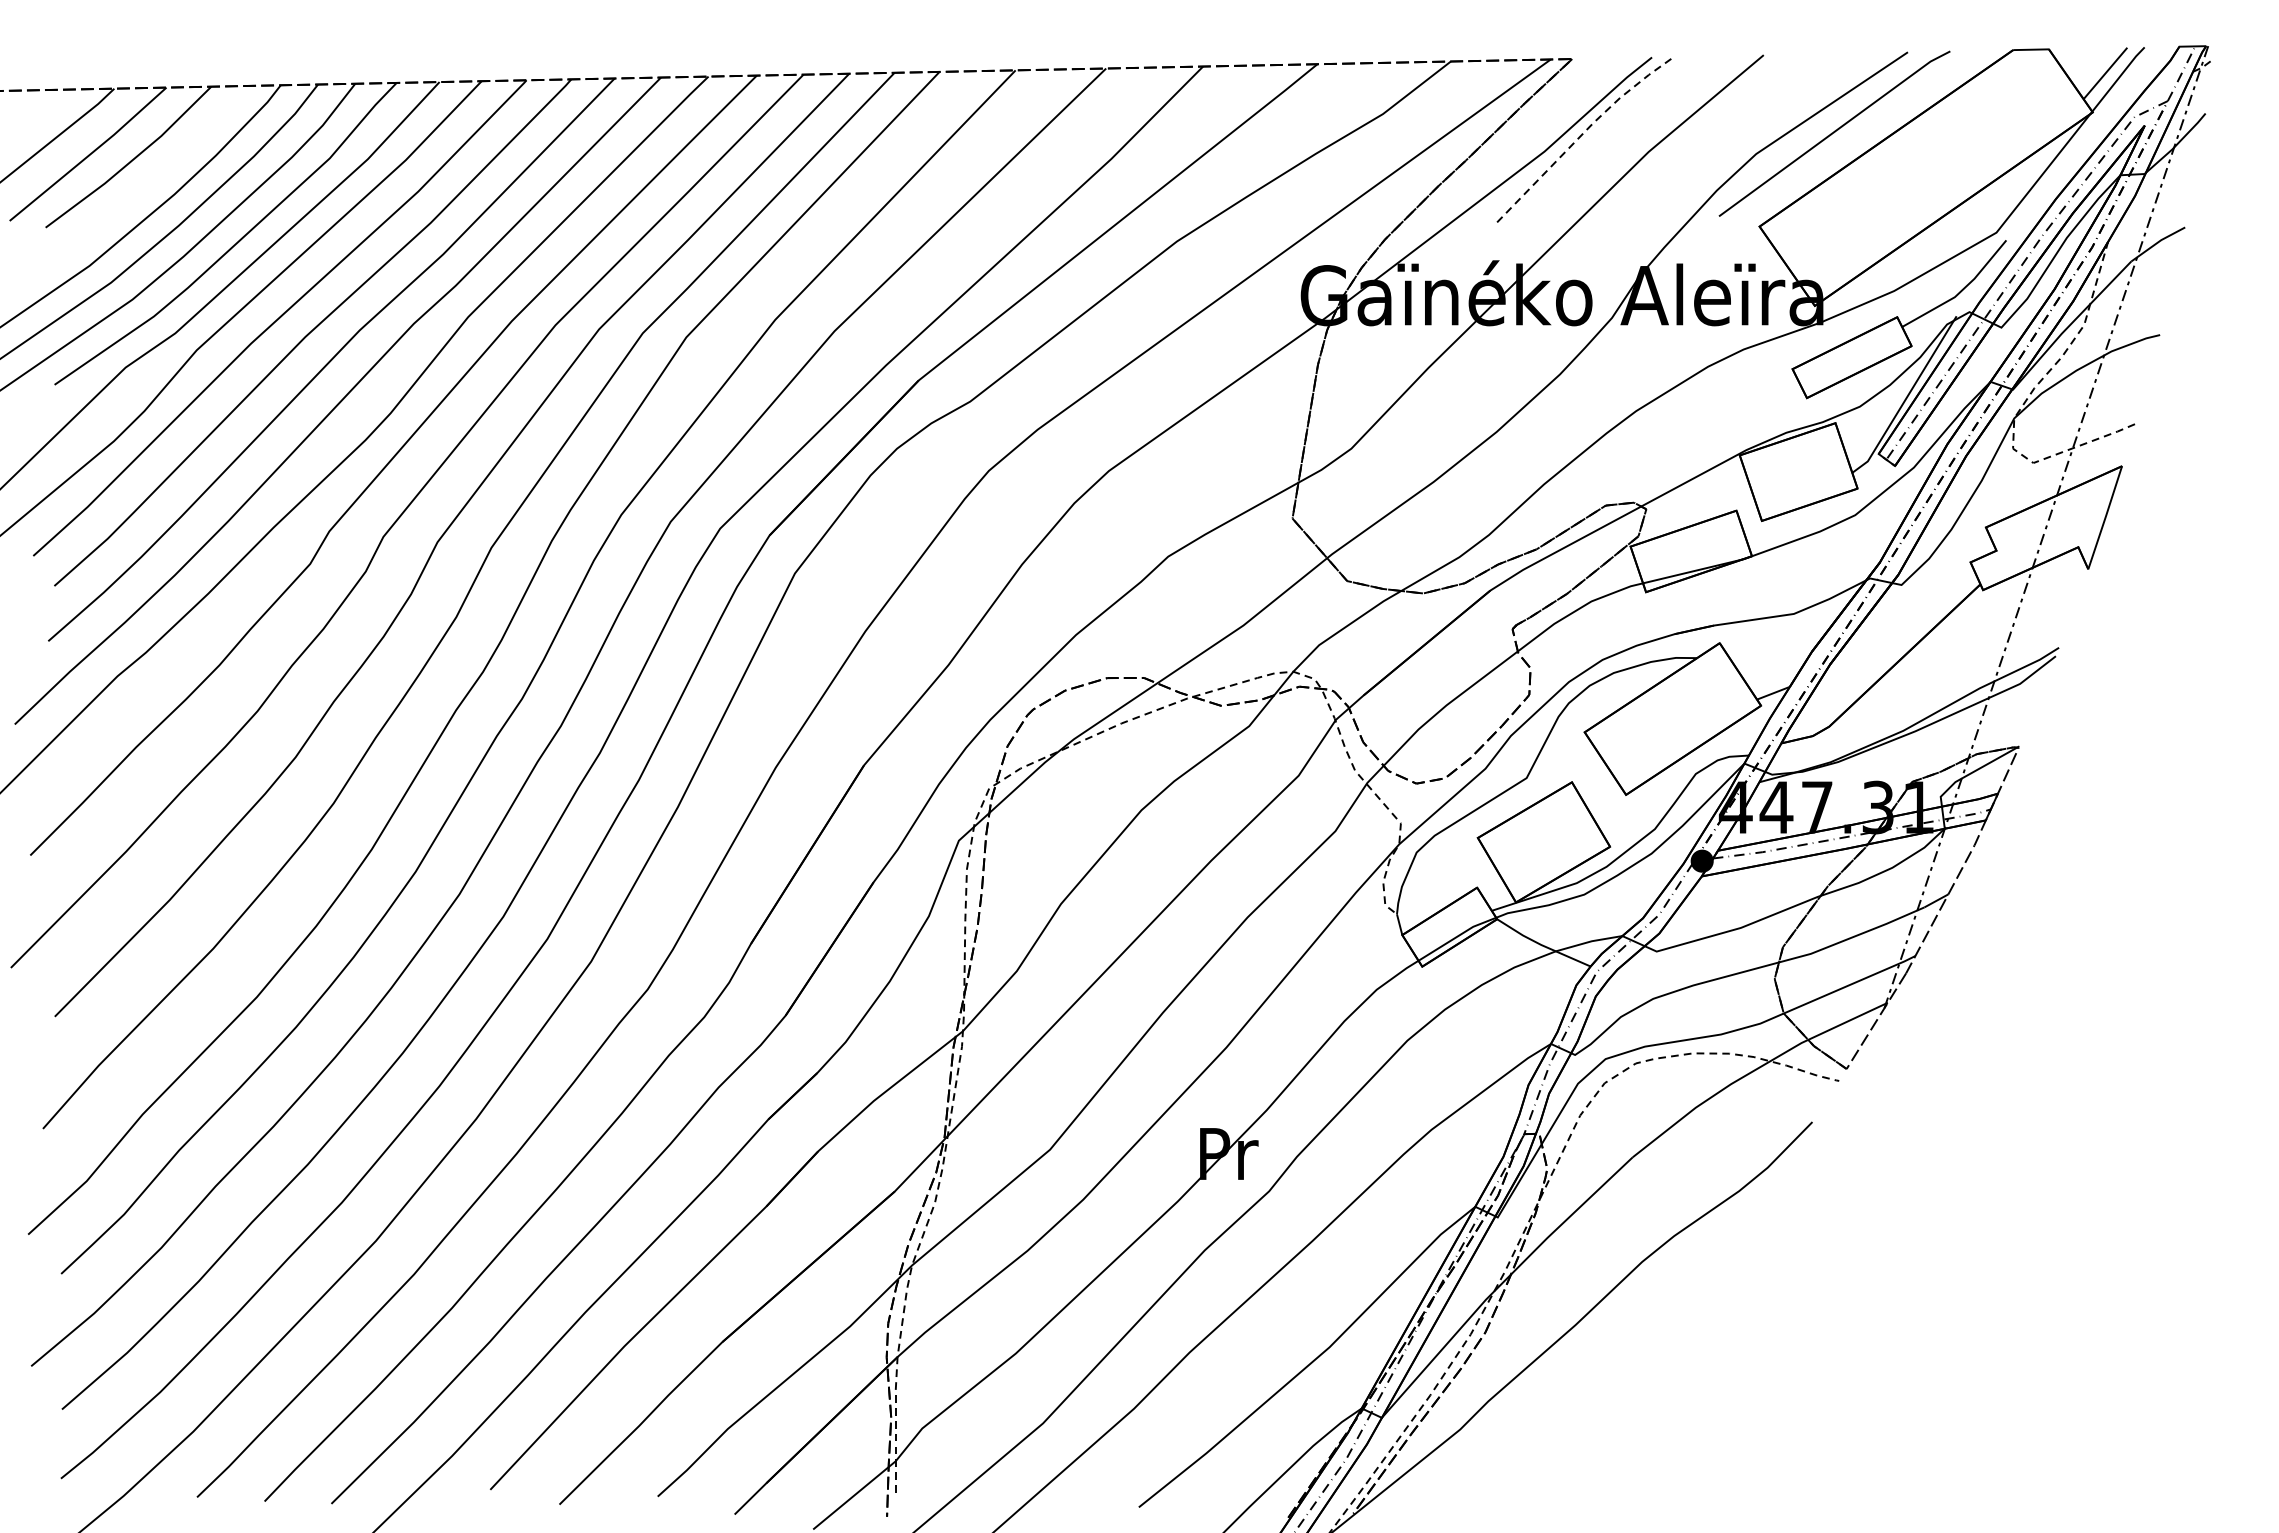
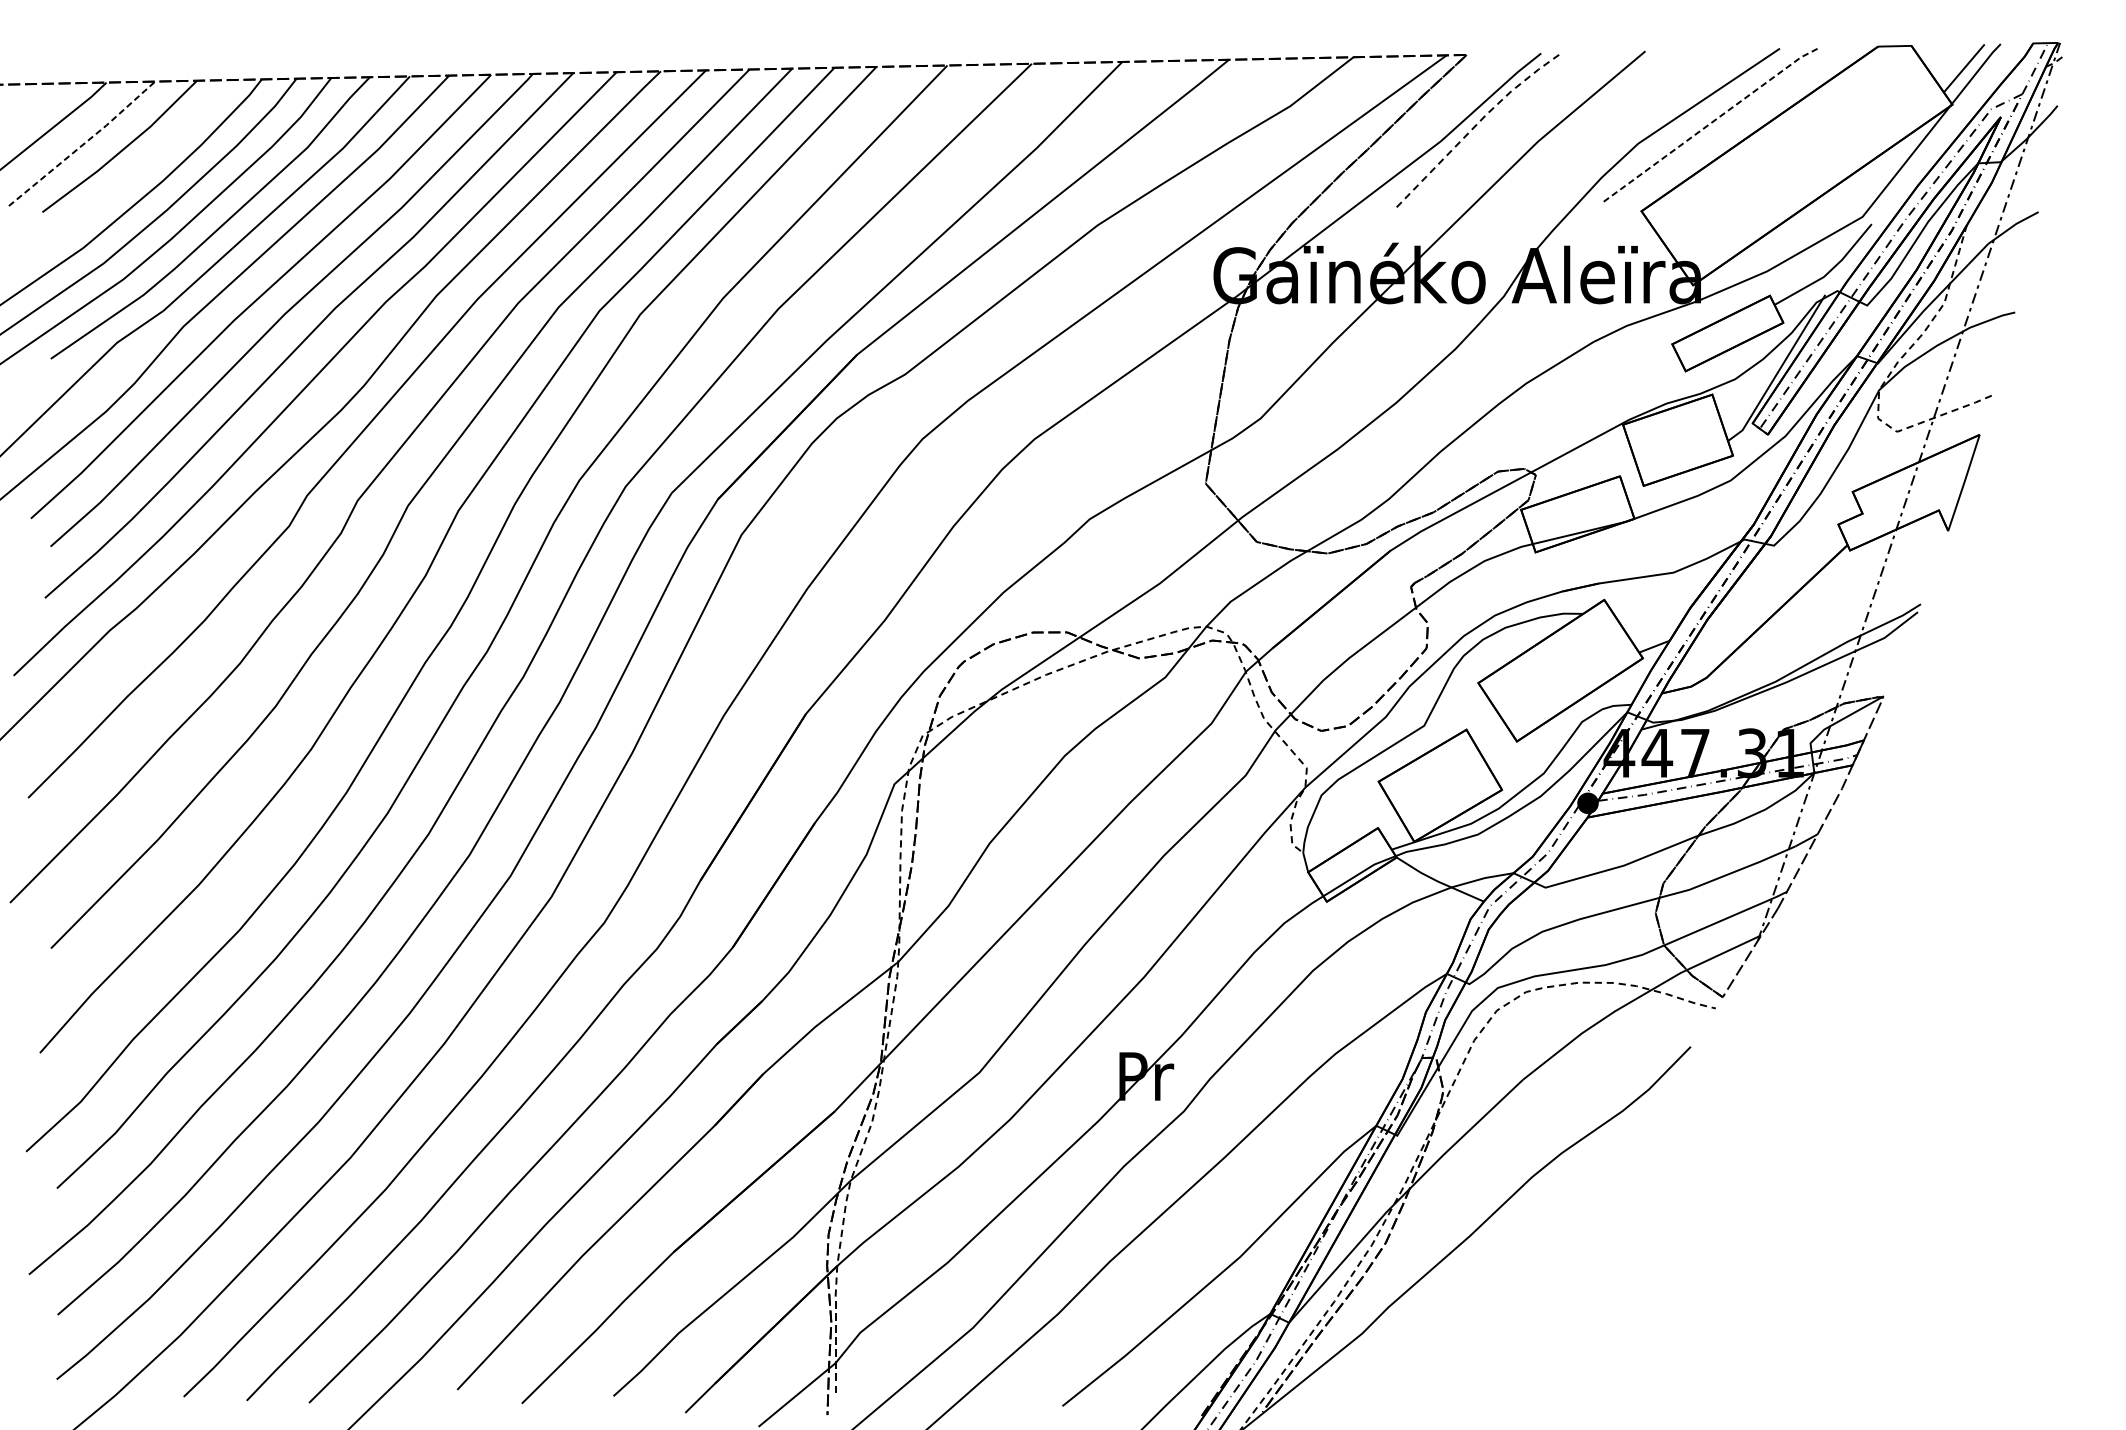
line: (1834, 131) -> (1711, 122), solid -> dashed
line: (89, 155) -> (83, 144), solid -> dashed

